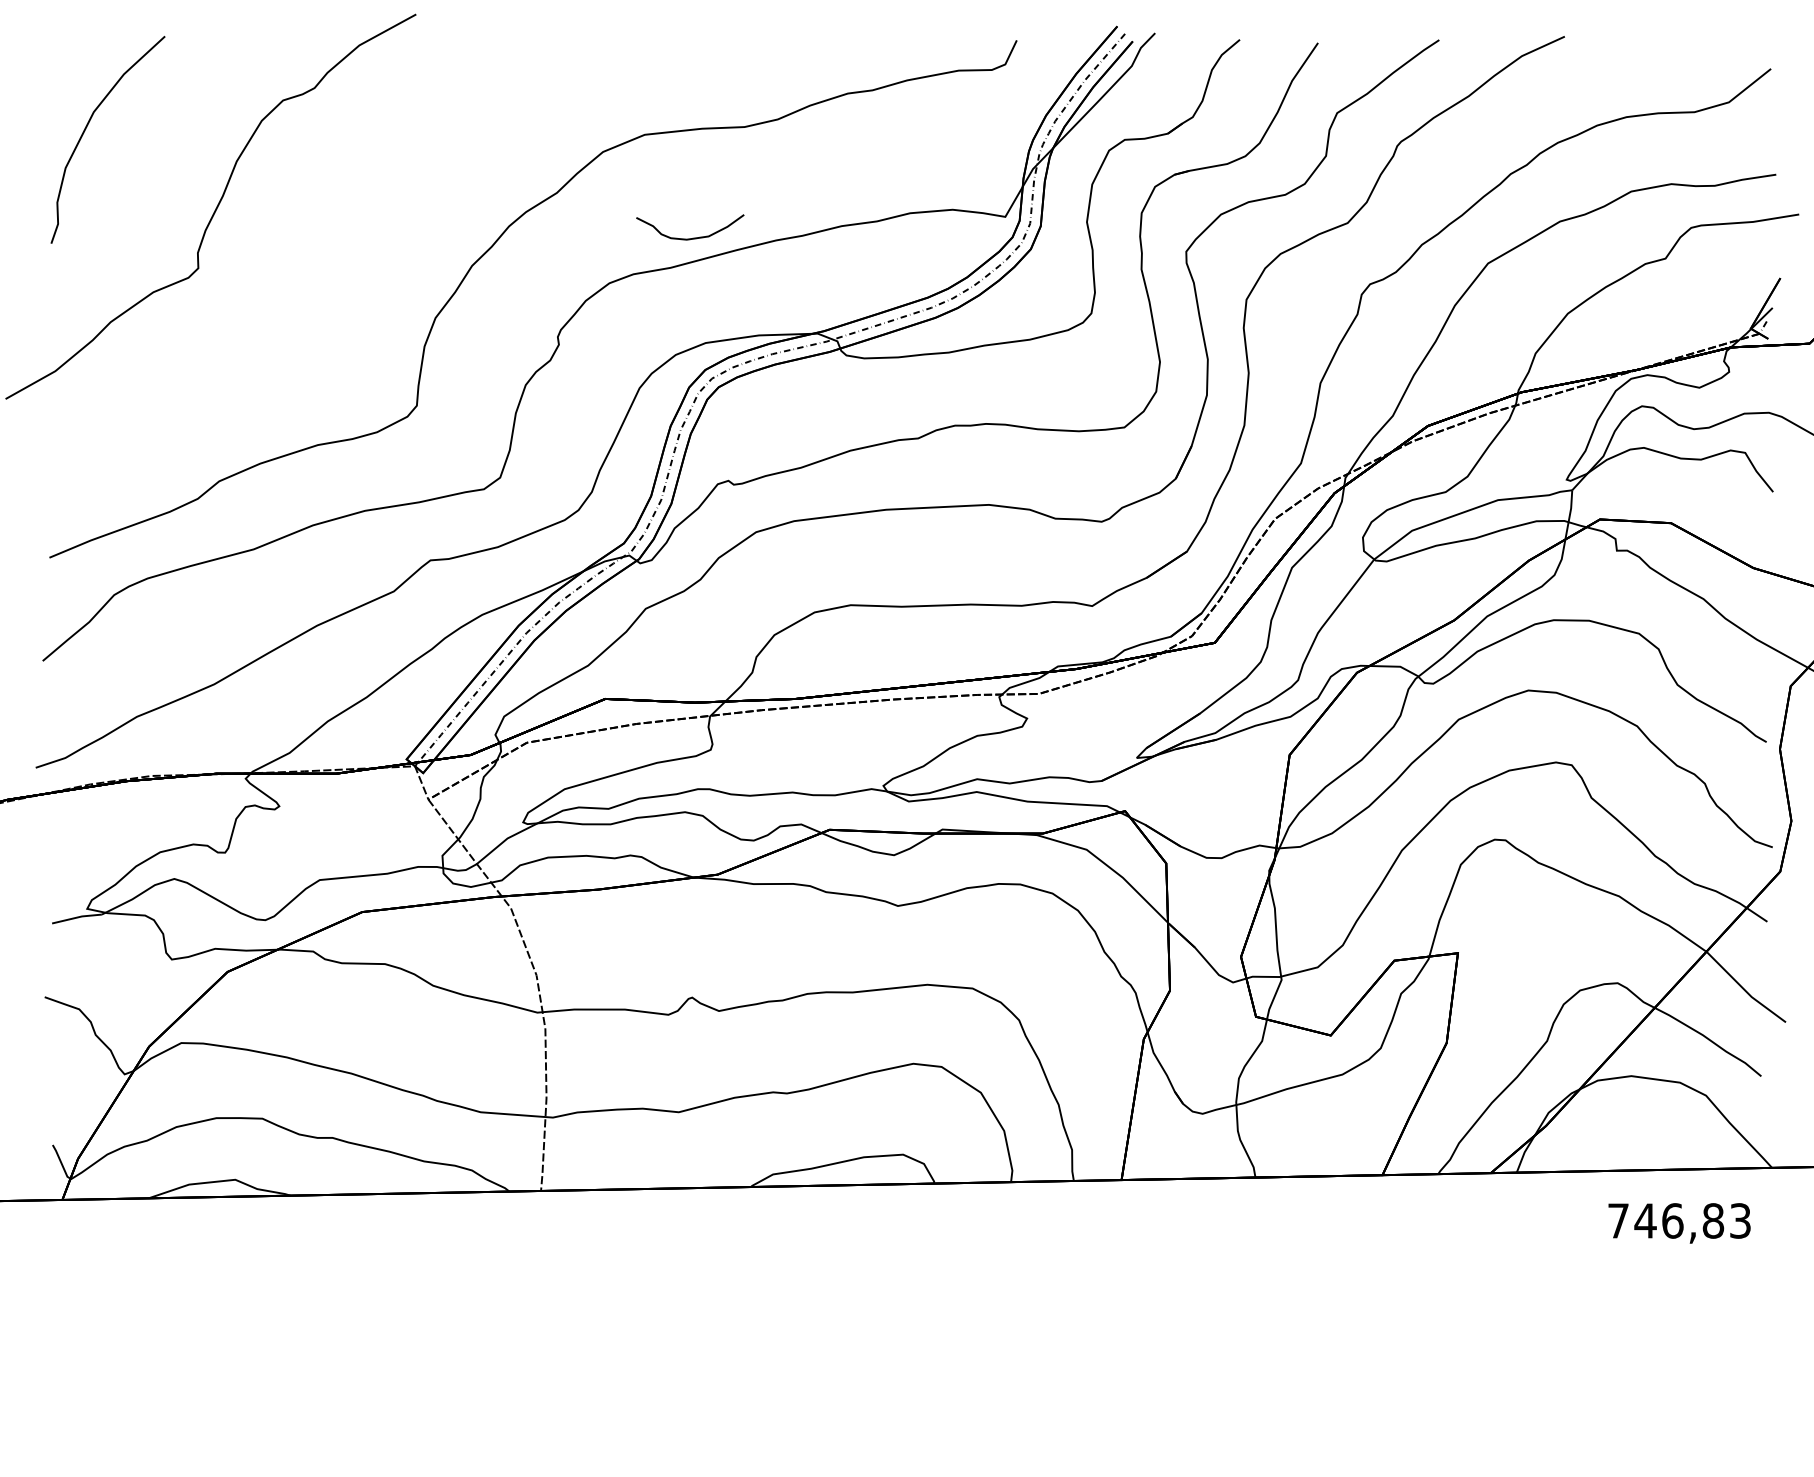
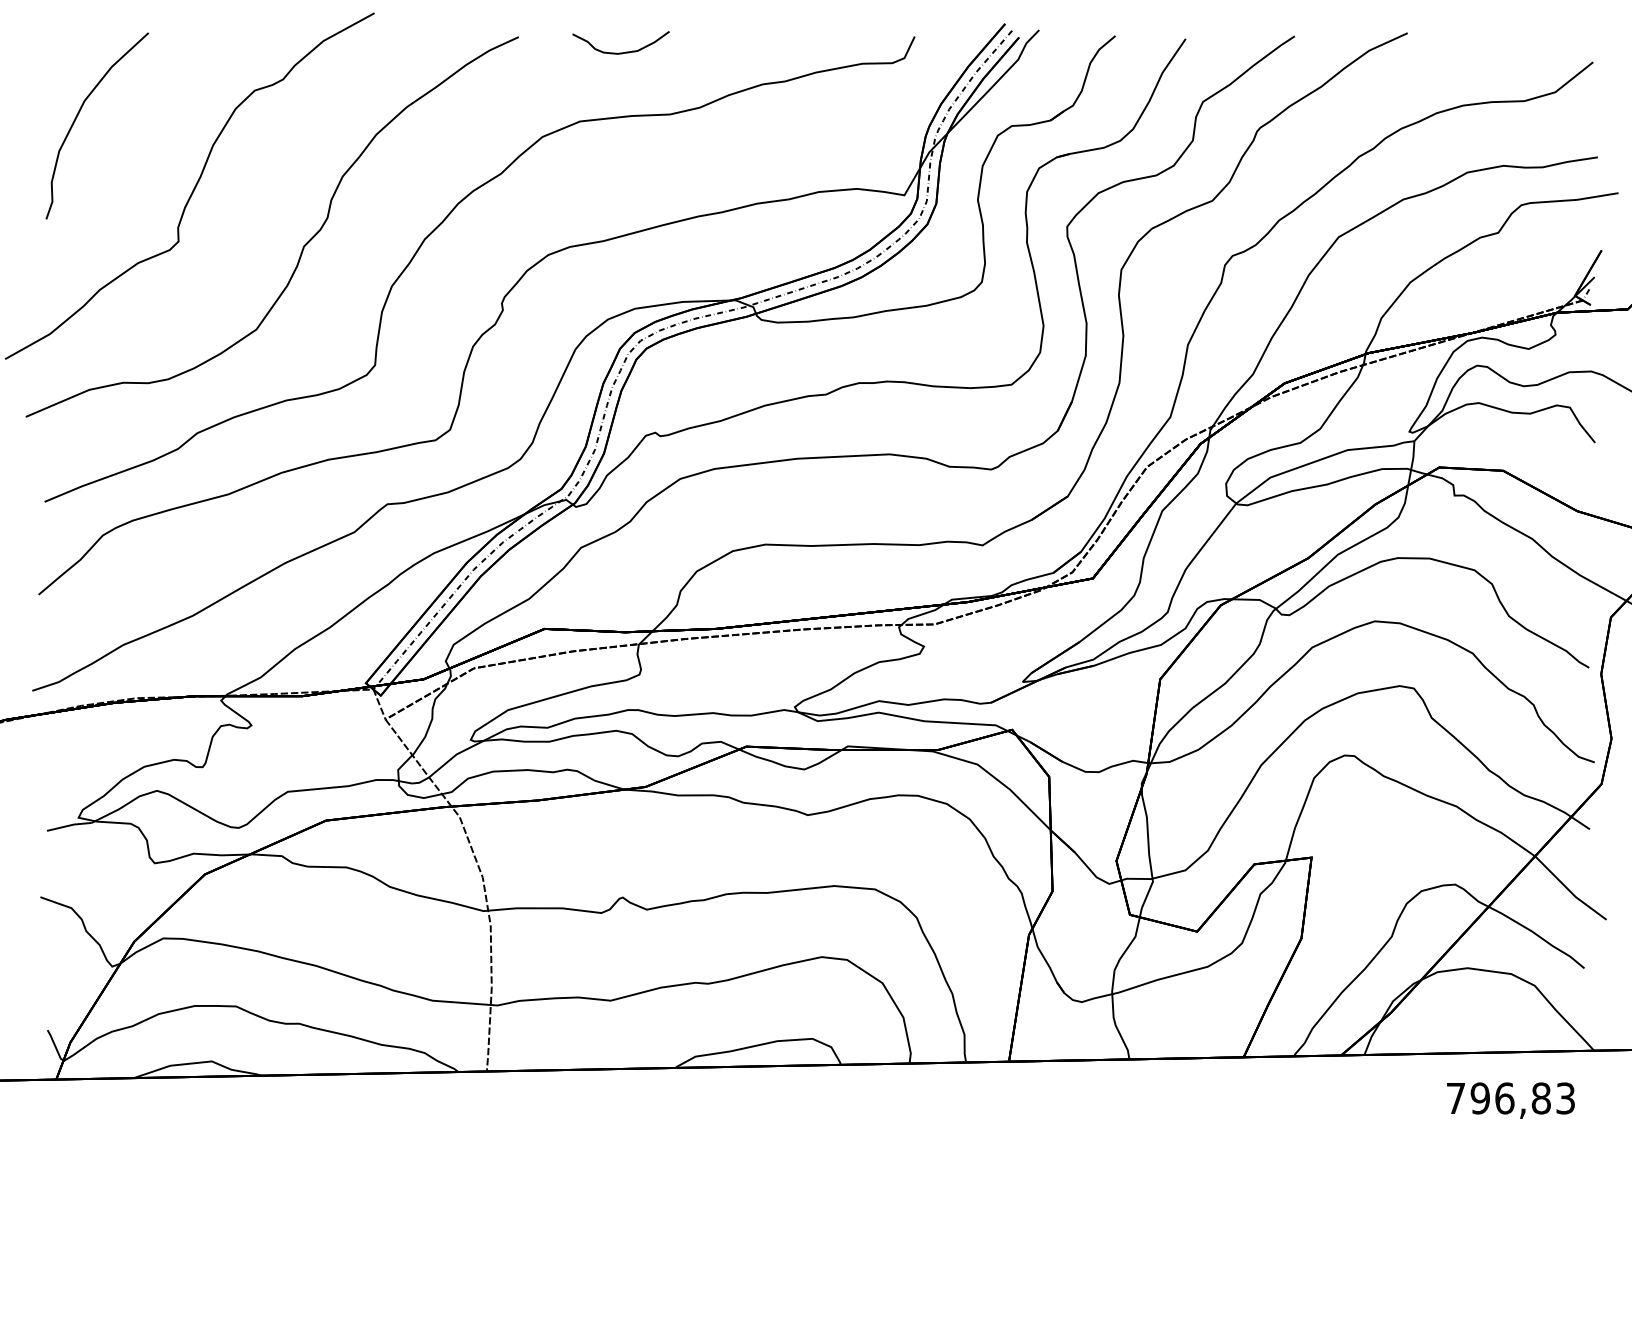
curve: (693, 237) -> (623, 51), moved
curve: (337, 272) -> (303, 245), added
text: (1645, 1220) -> (1480, 1098), 746,83 -> 796,83

